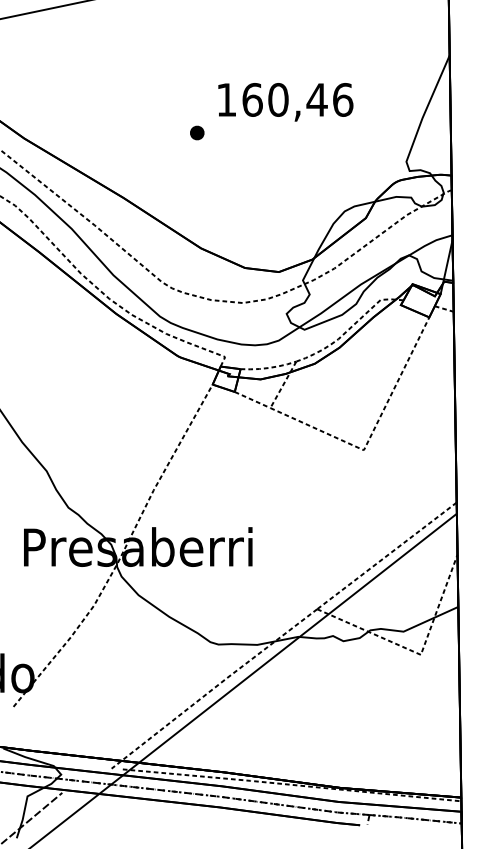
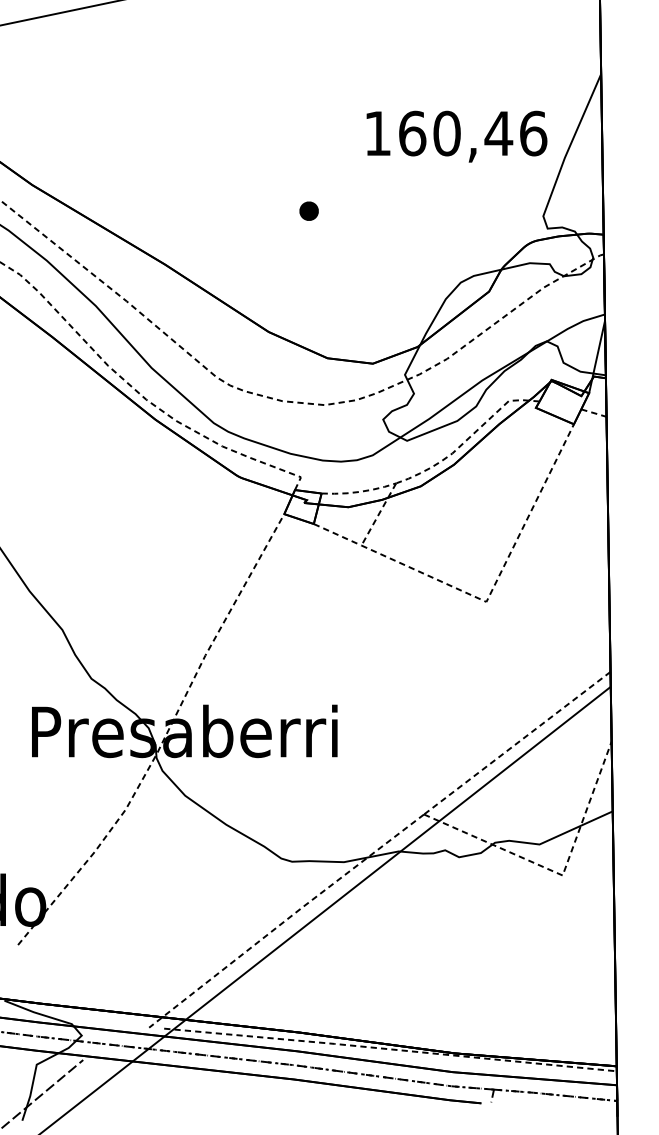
text: (285, 102) -> (456, 136), moved
part: (197, 132) -> (309, 210), moved

